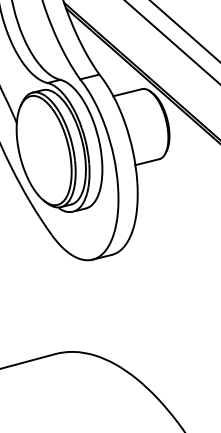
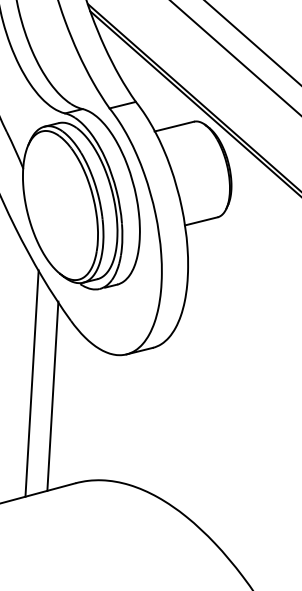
line: (22, 281) -> (31, 383), added
line: (38, 289) -> (52, 395), added

